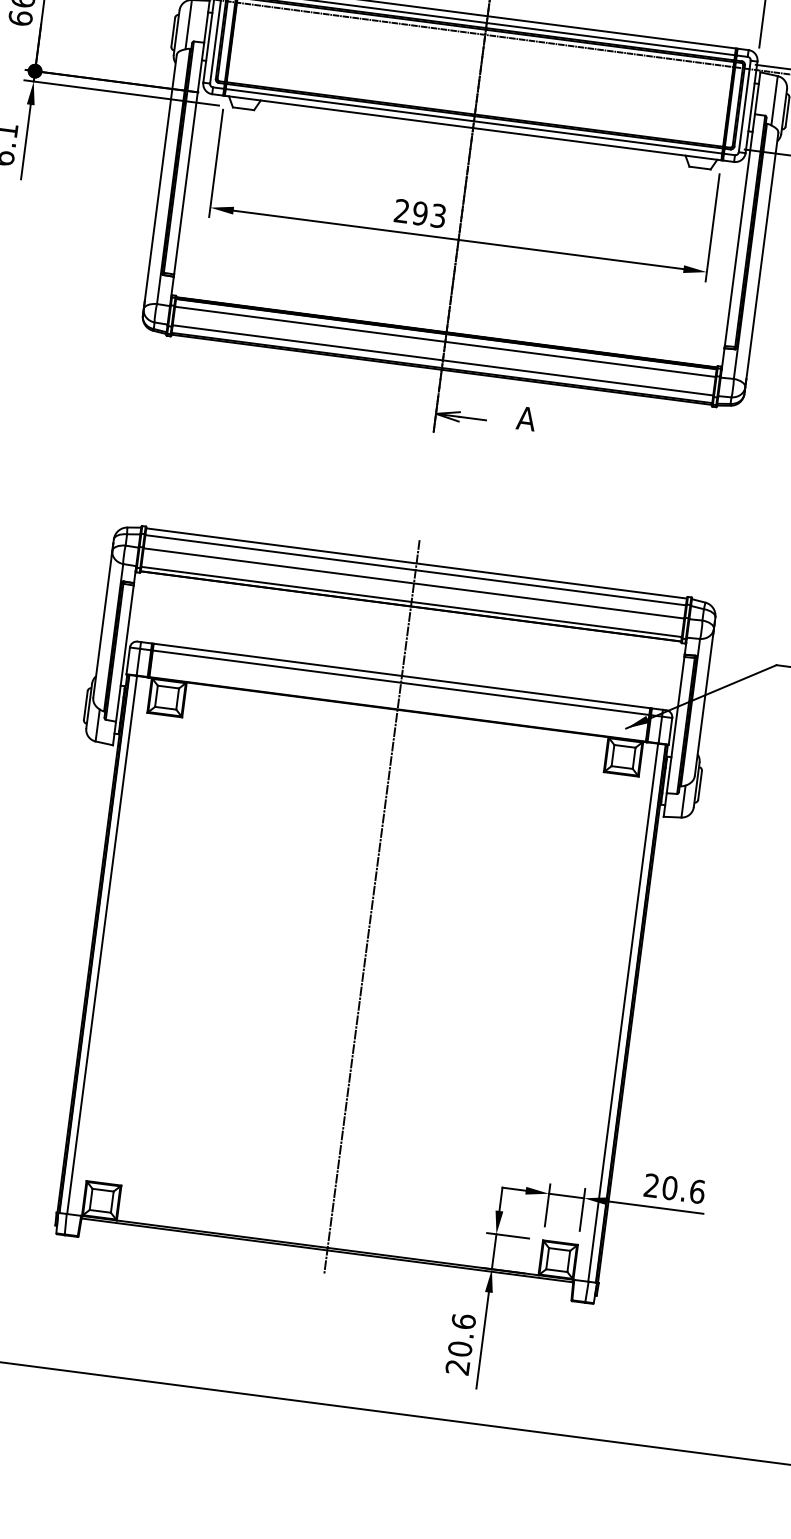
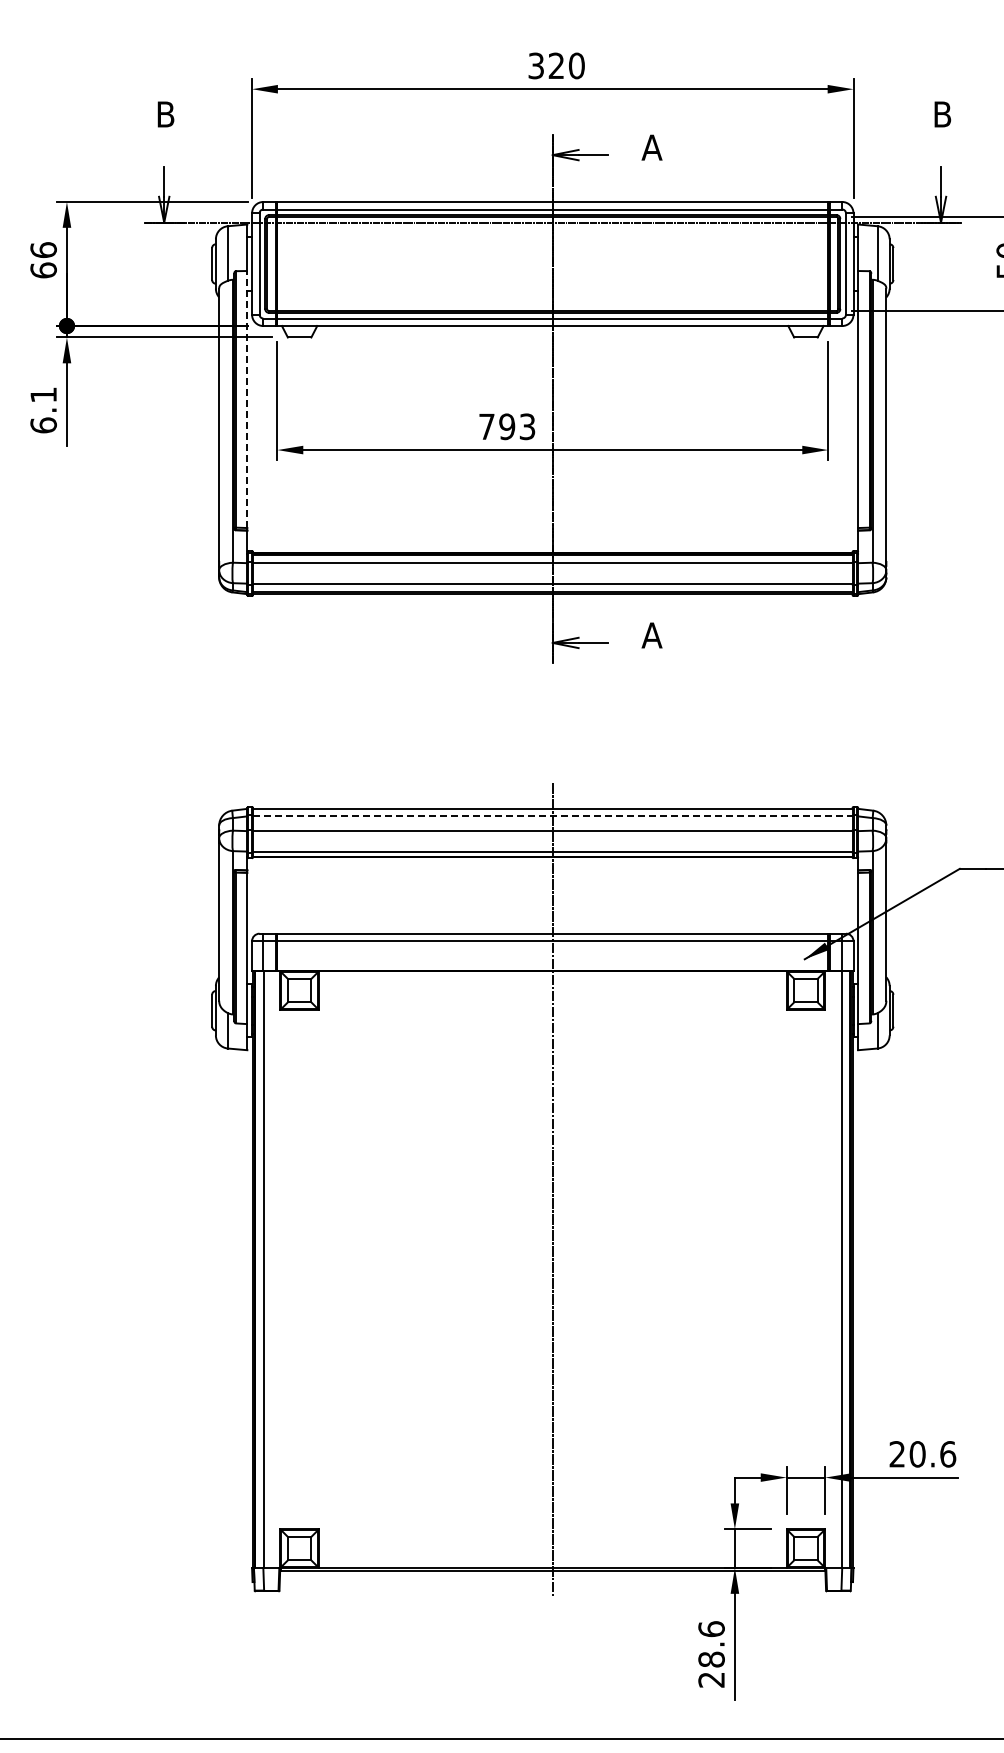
line: (189, 158) -> (247, 399), solid -> dashed
text: (401, 210) -> (486, 426), 293 -> 793
line: (415, 570) -> (552, 816), solid -> dashed
text: (460, 1348) -> (711, 1659), 20.6 -> 28.6

